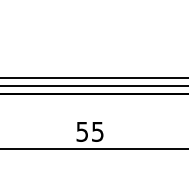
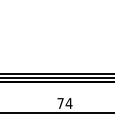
text: (89, 131) -> (64, 103), 55 -> 74

